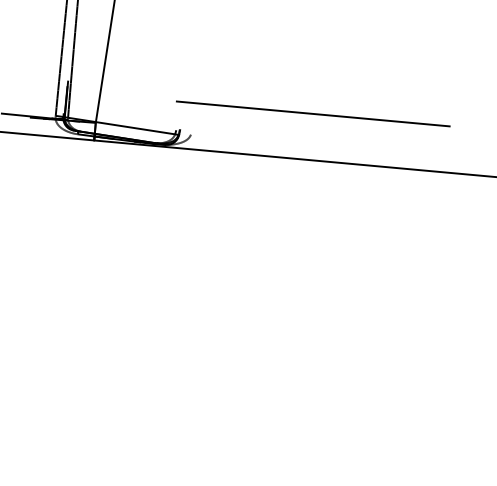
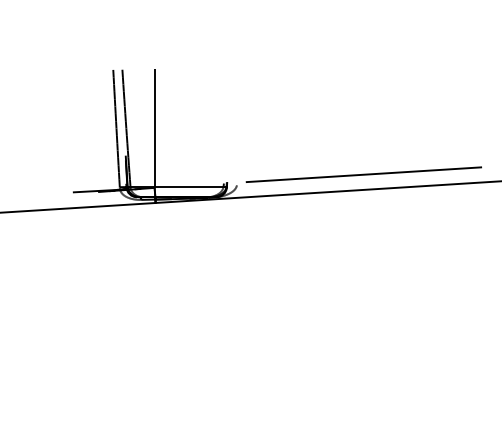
line: (312, 113) -> (363, 174), moved

